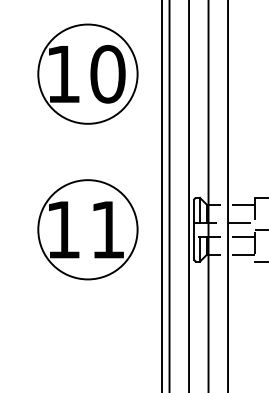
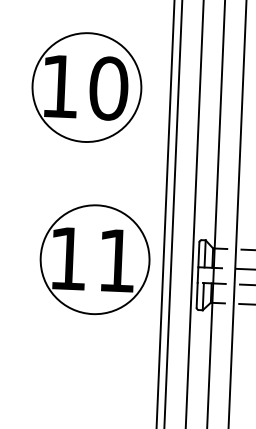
part: (87, 73) -> (86, 86), moved
part: (87, 229) -> (94, 259), moved

